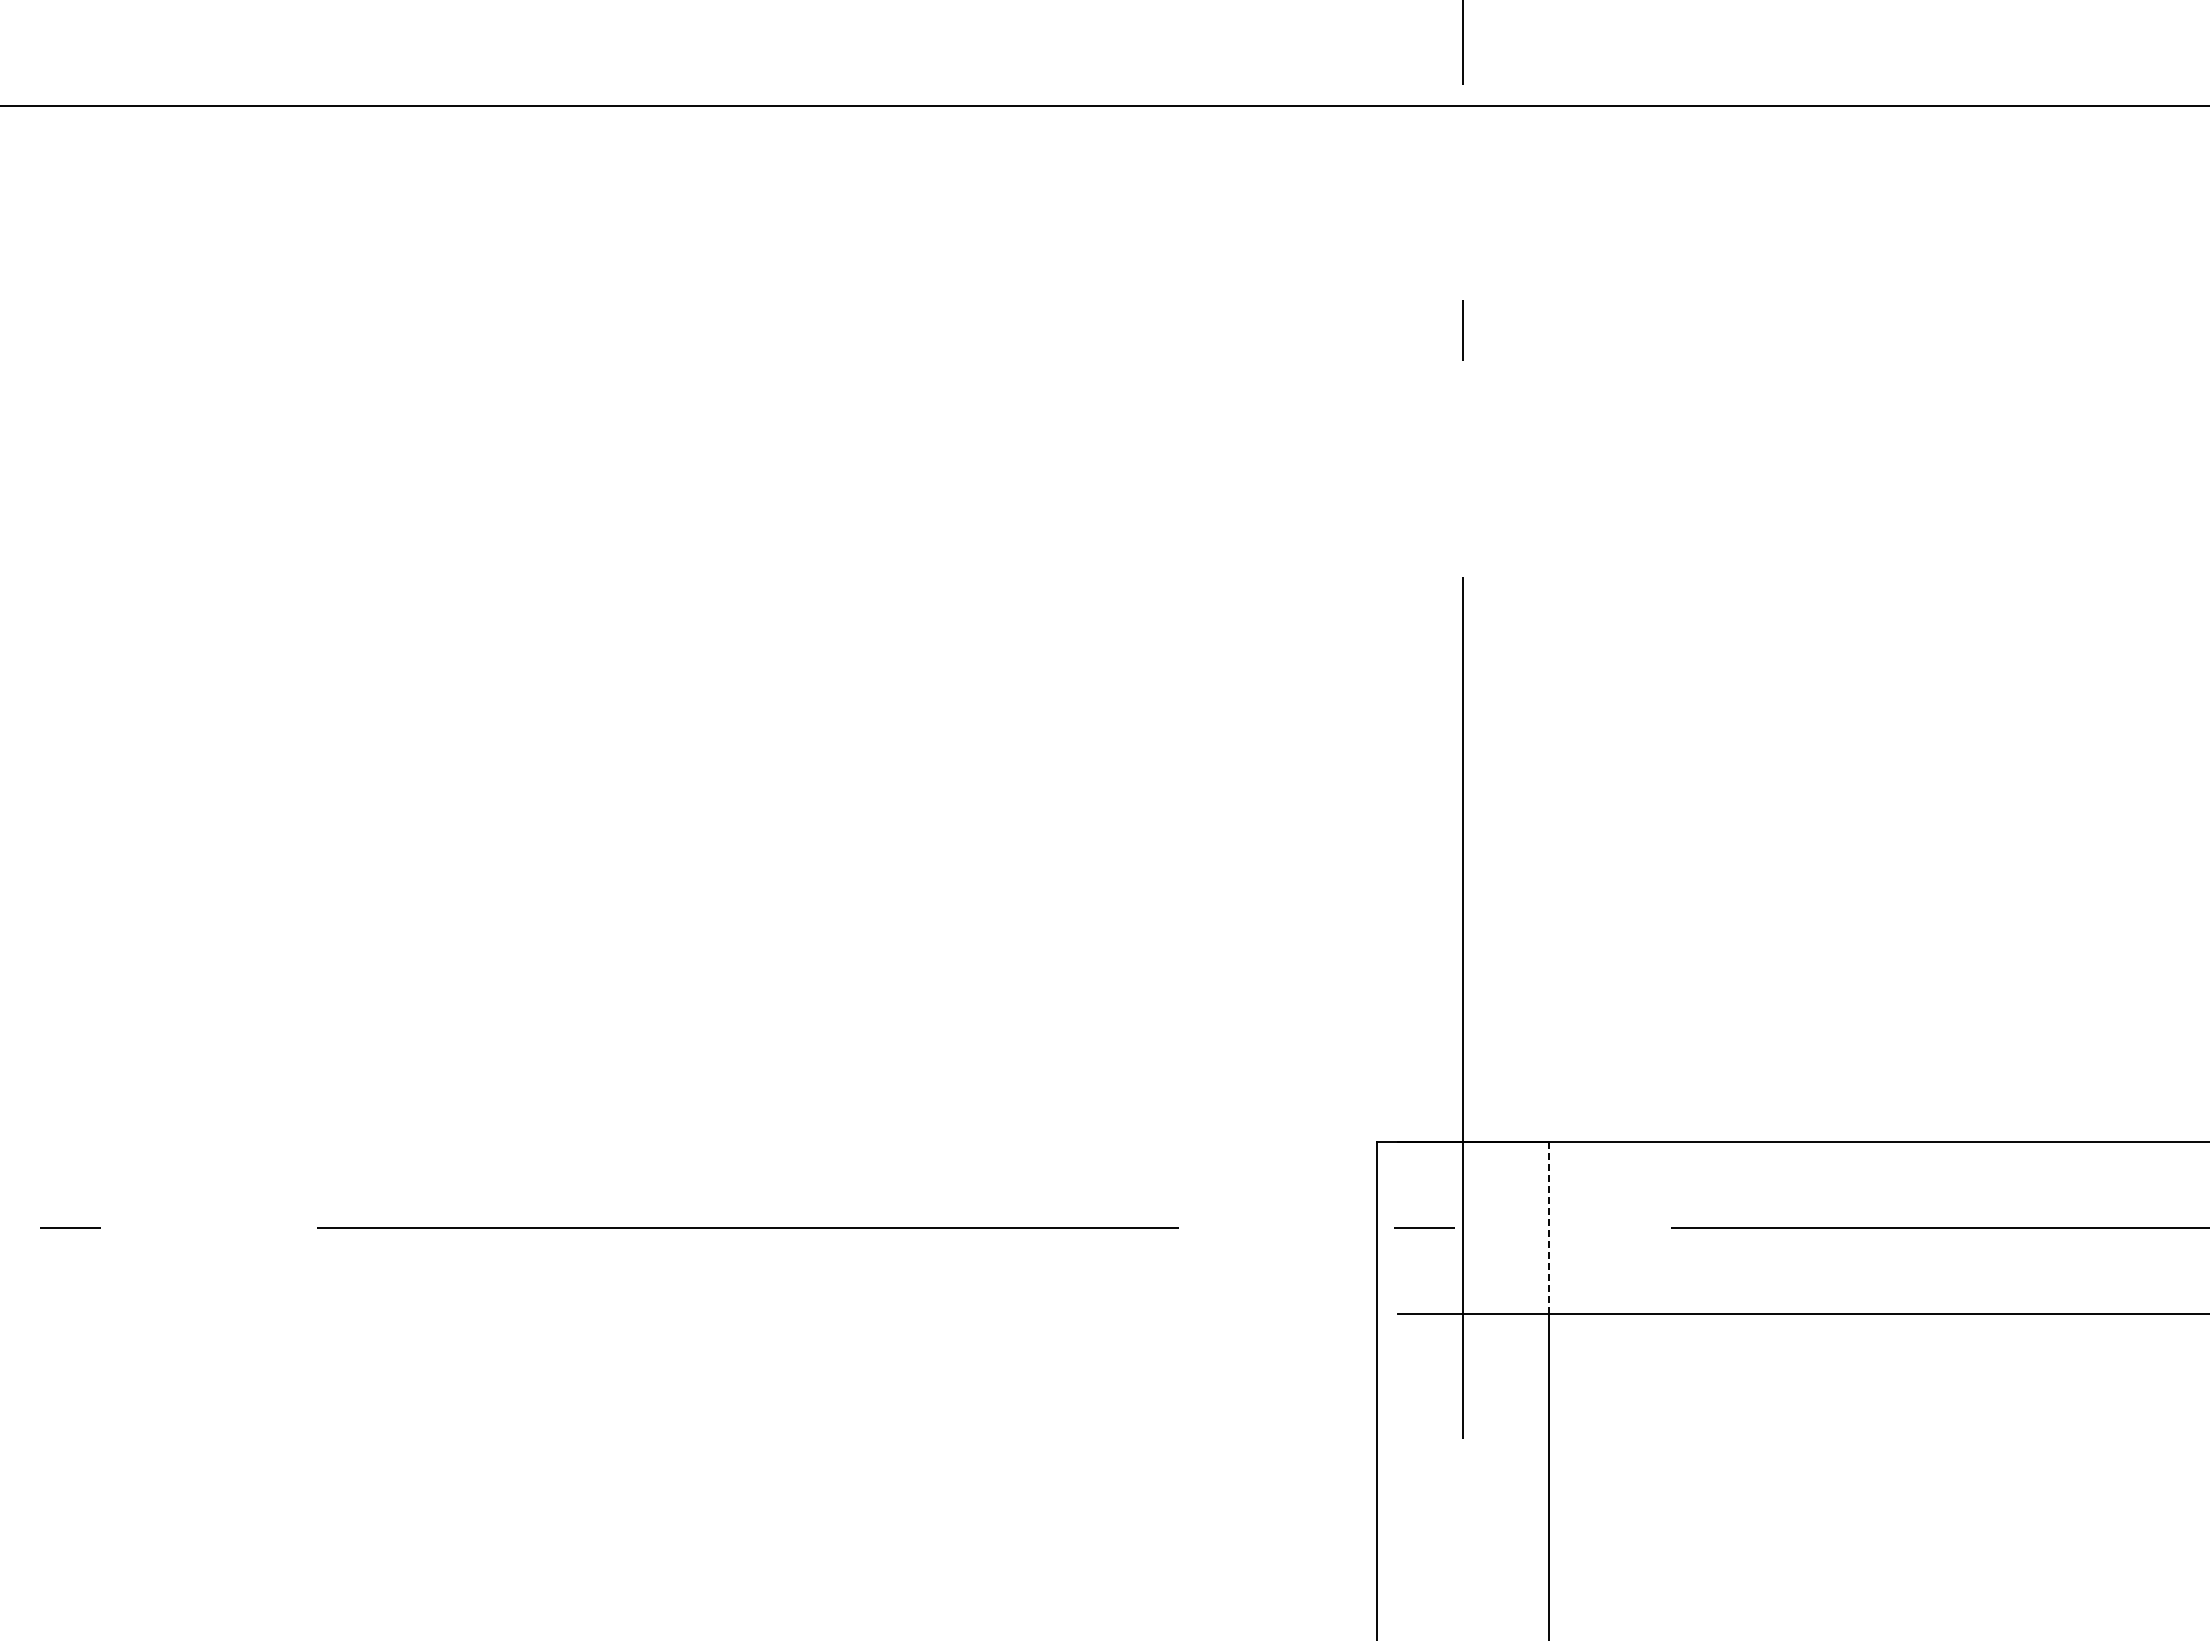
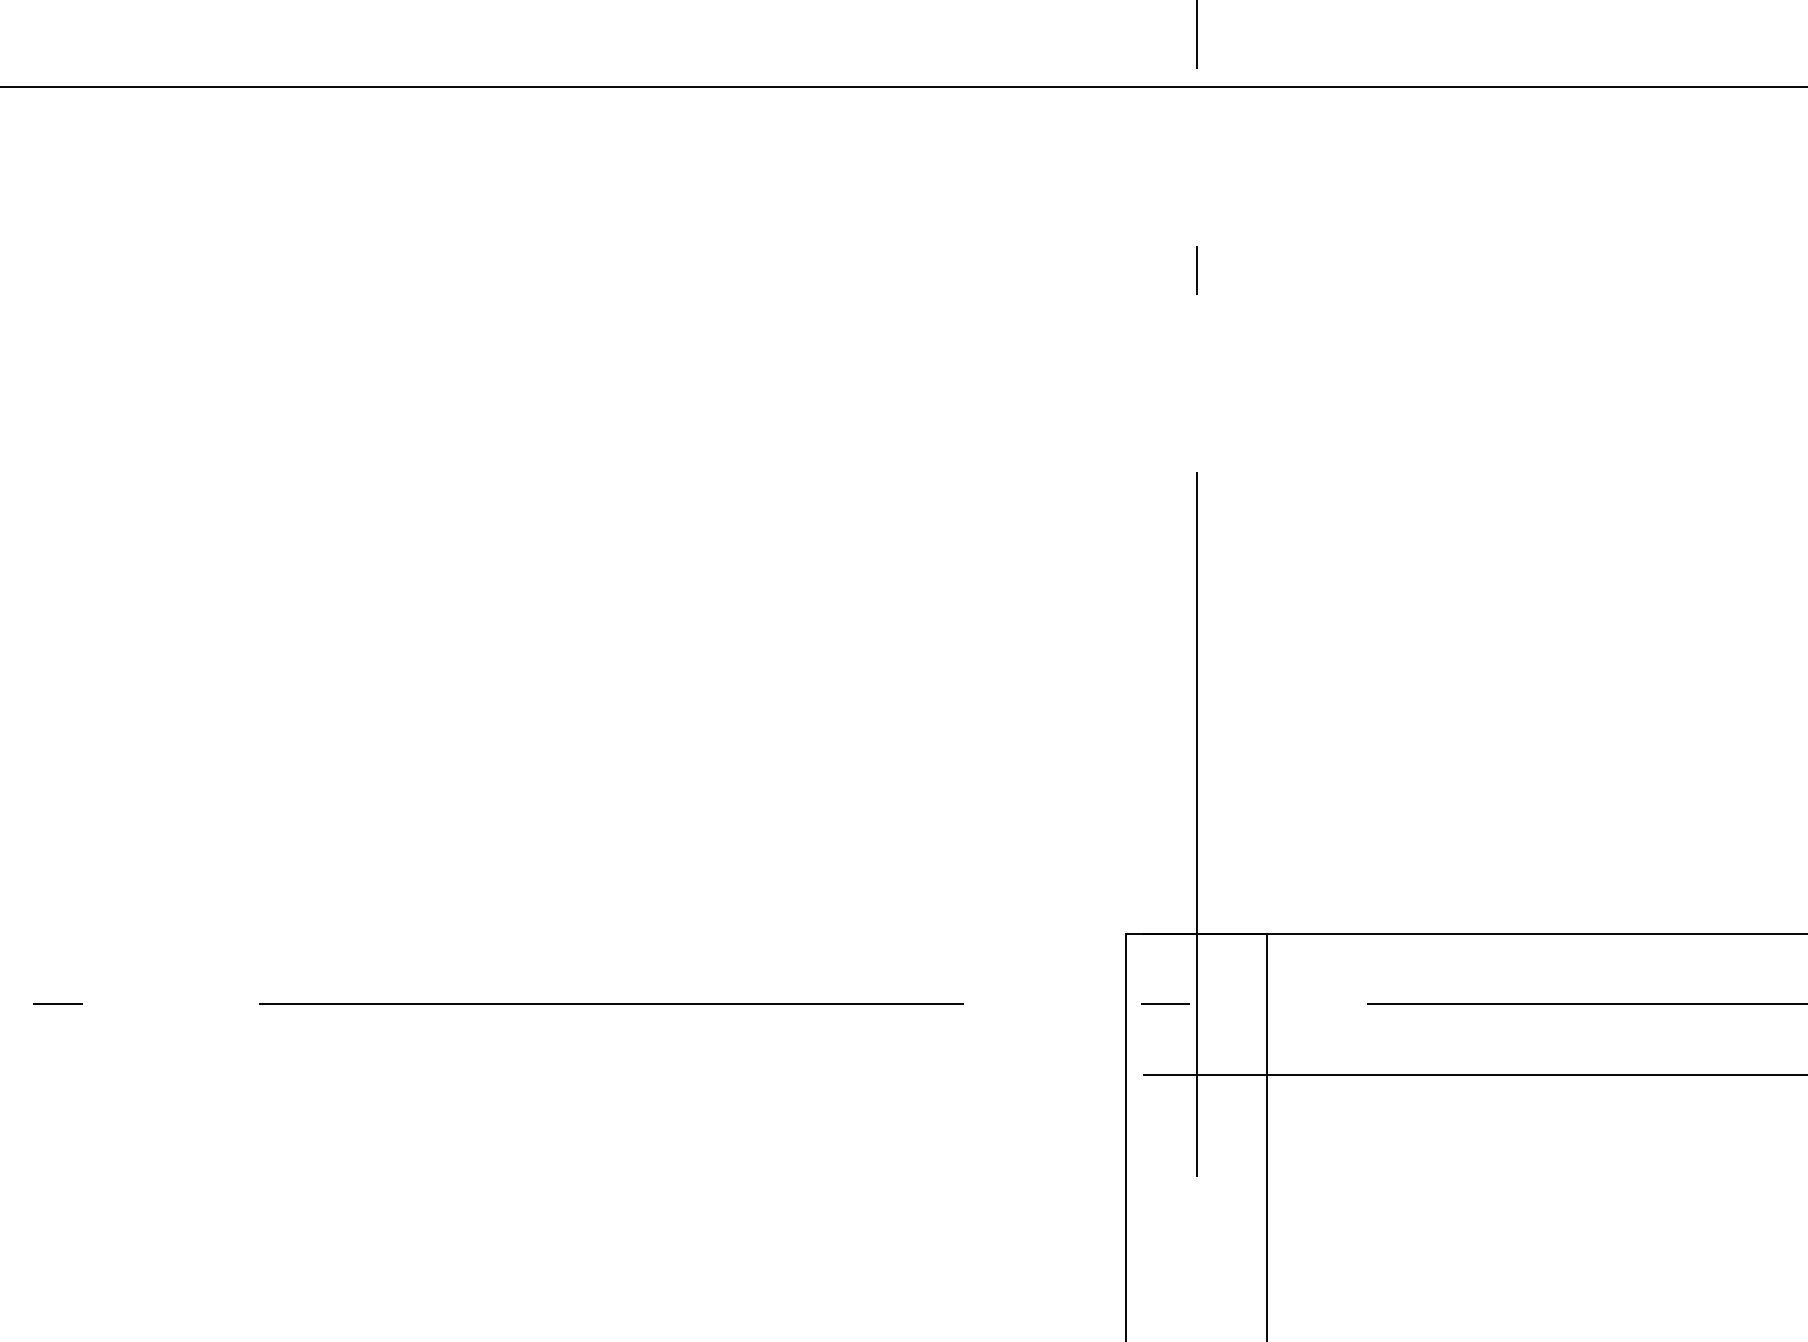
line: (1549, 1227) -> (1267, 1003), dashed -> solid

